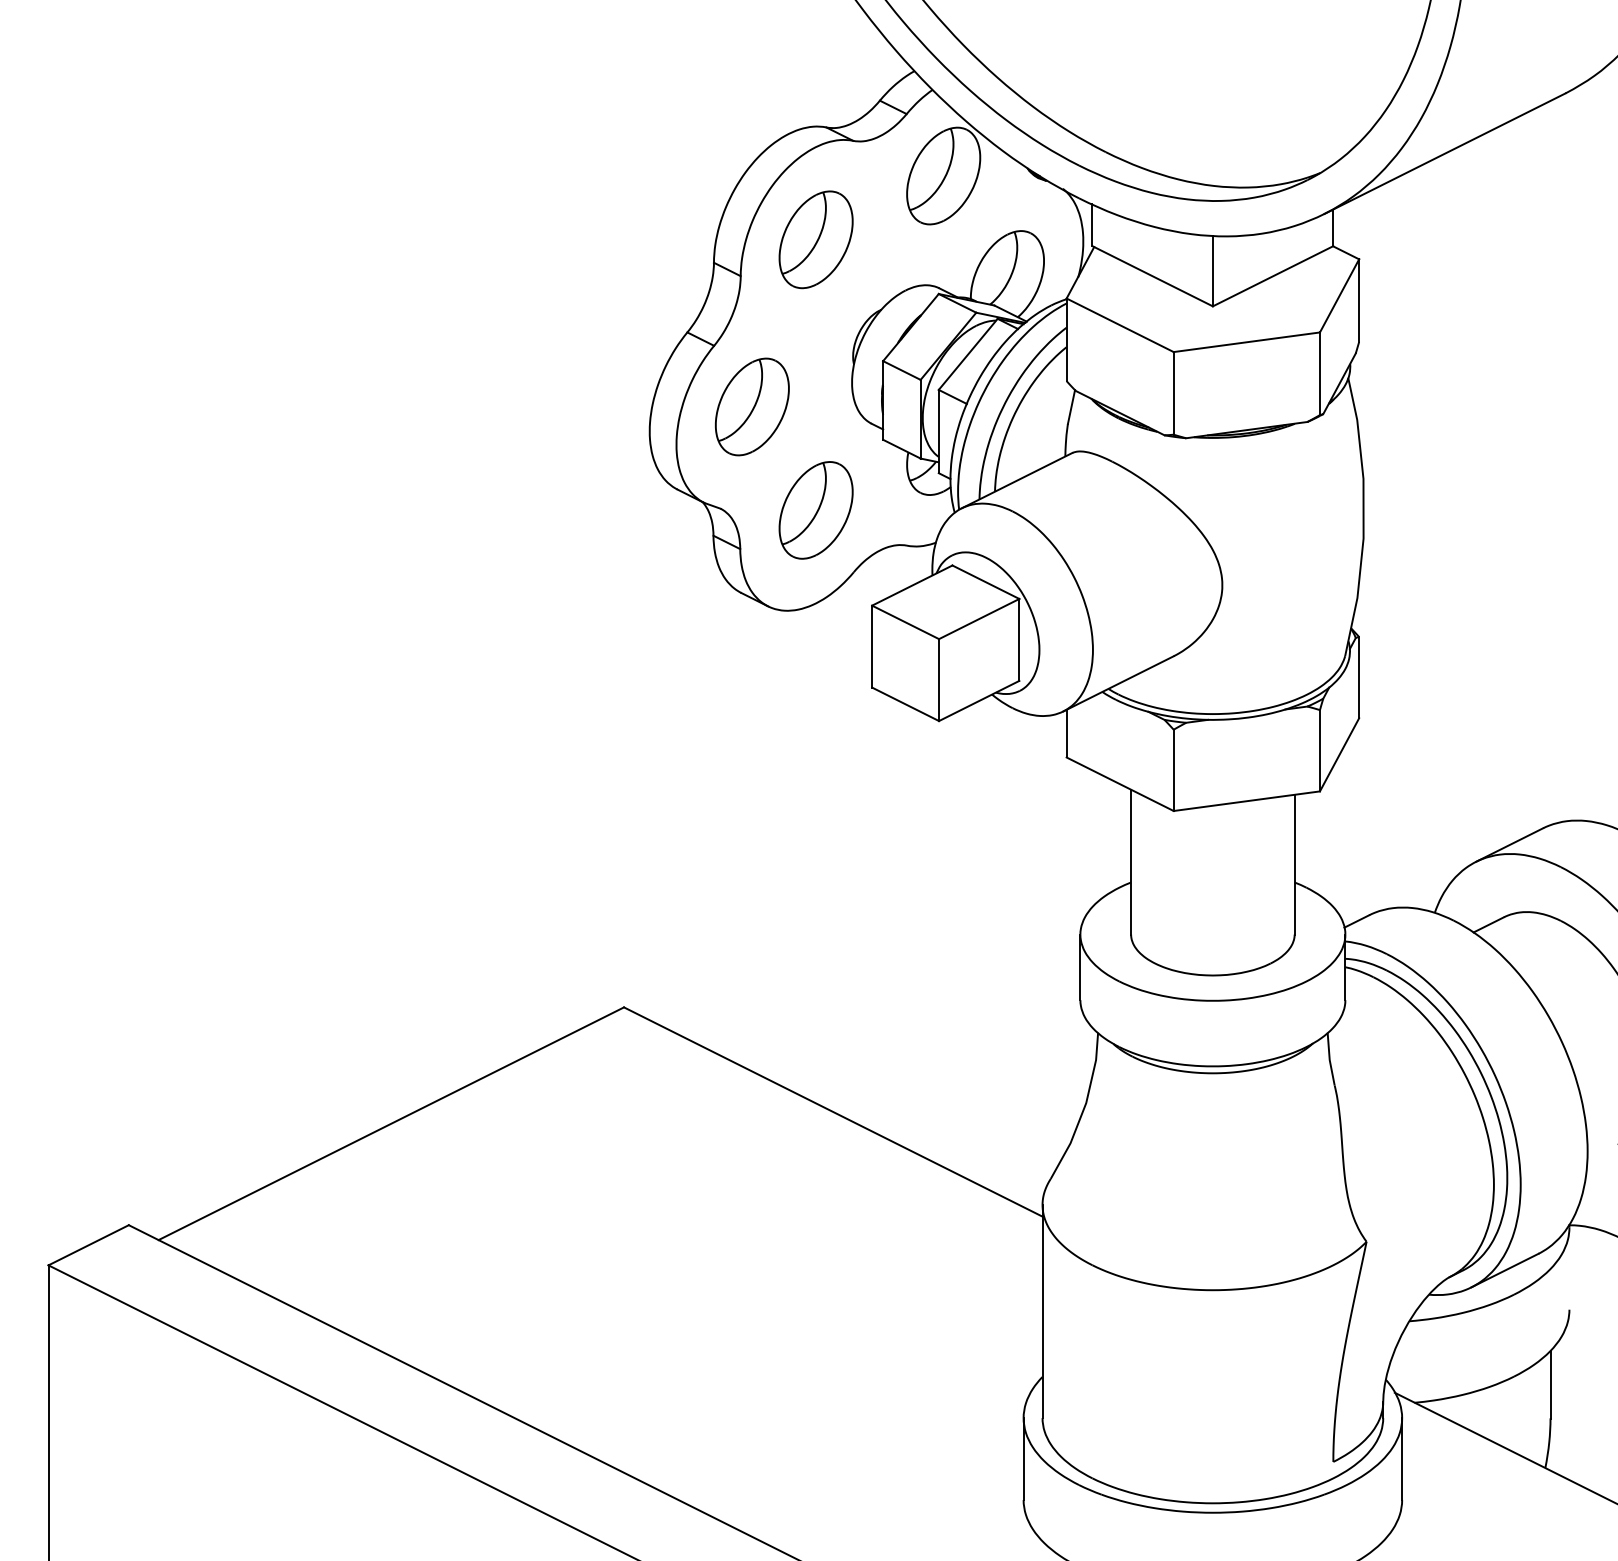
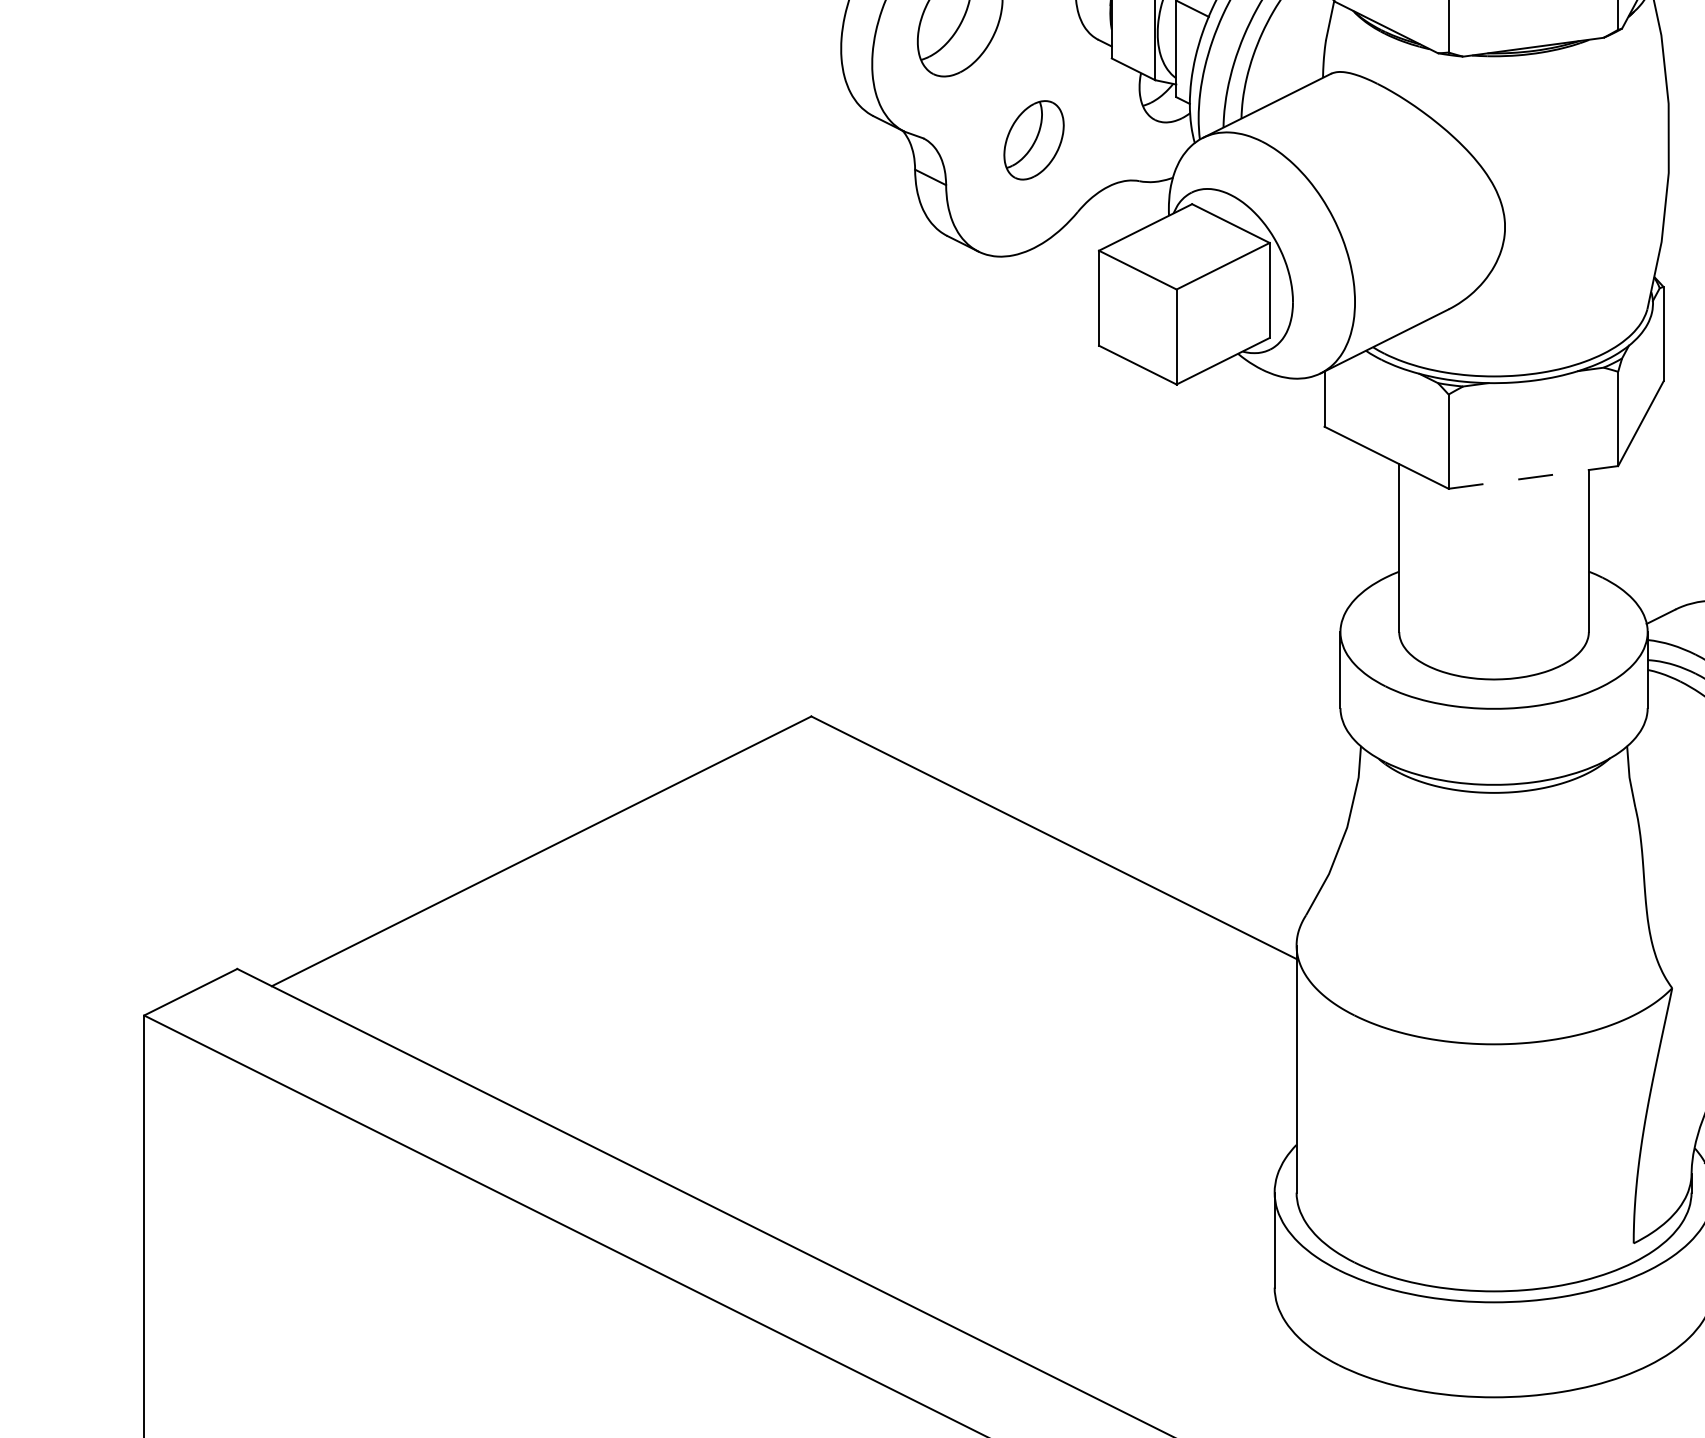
part: (815, 510) -> (1033, 140), size x0.7
line: (1246, 801) -> (1533, 477), solid -> dashed

